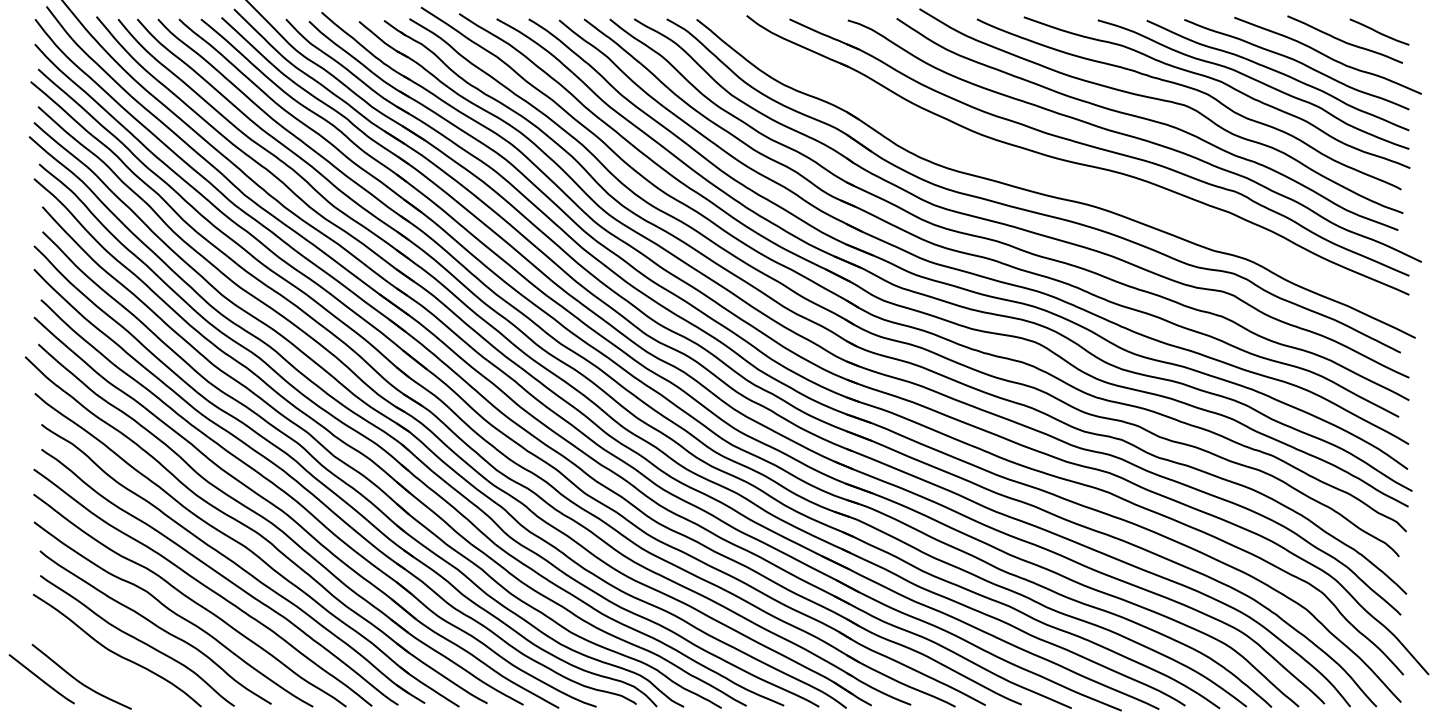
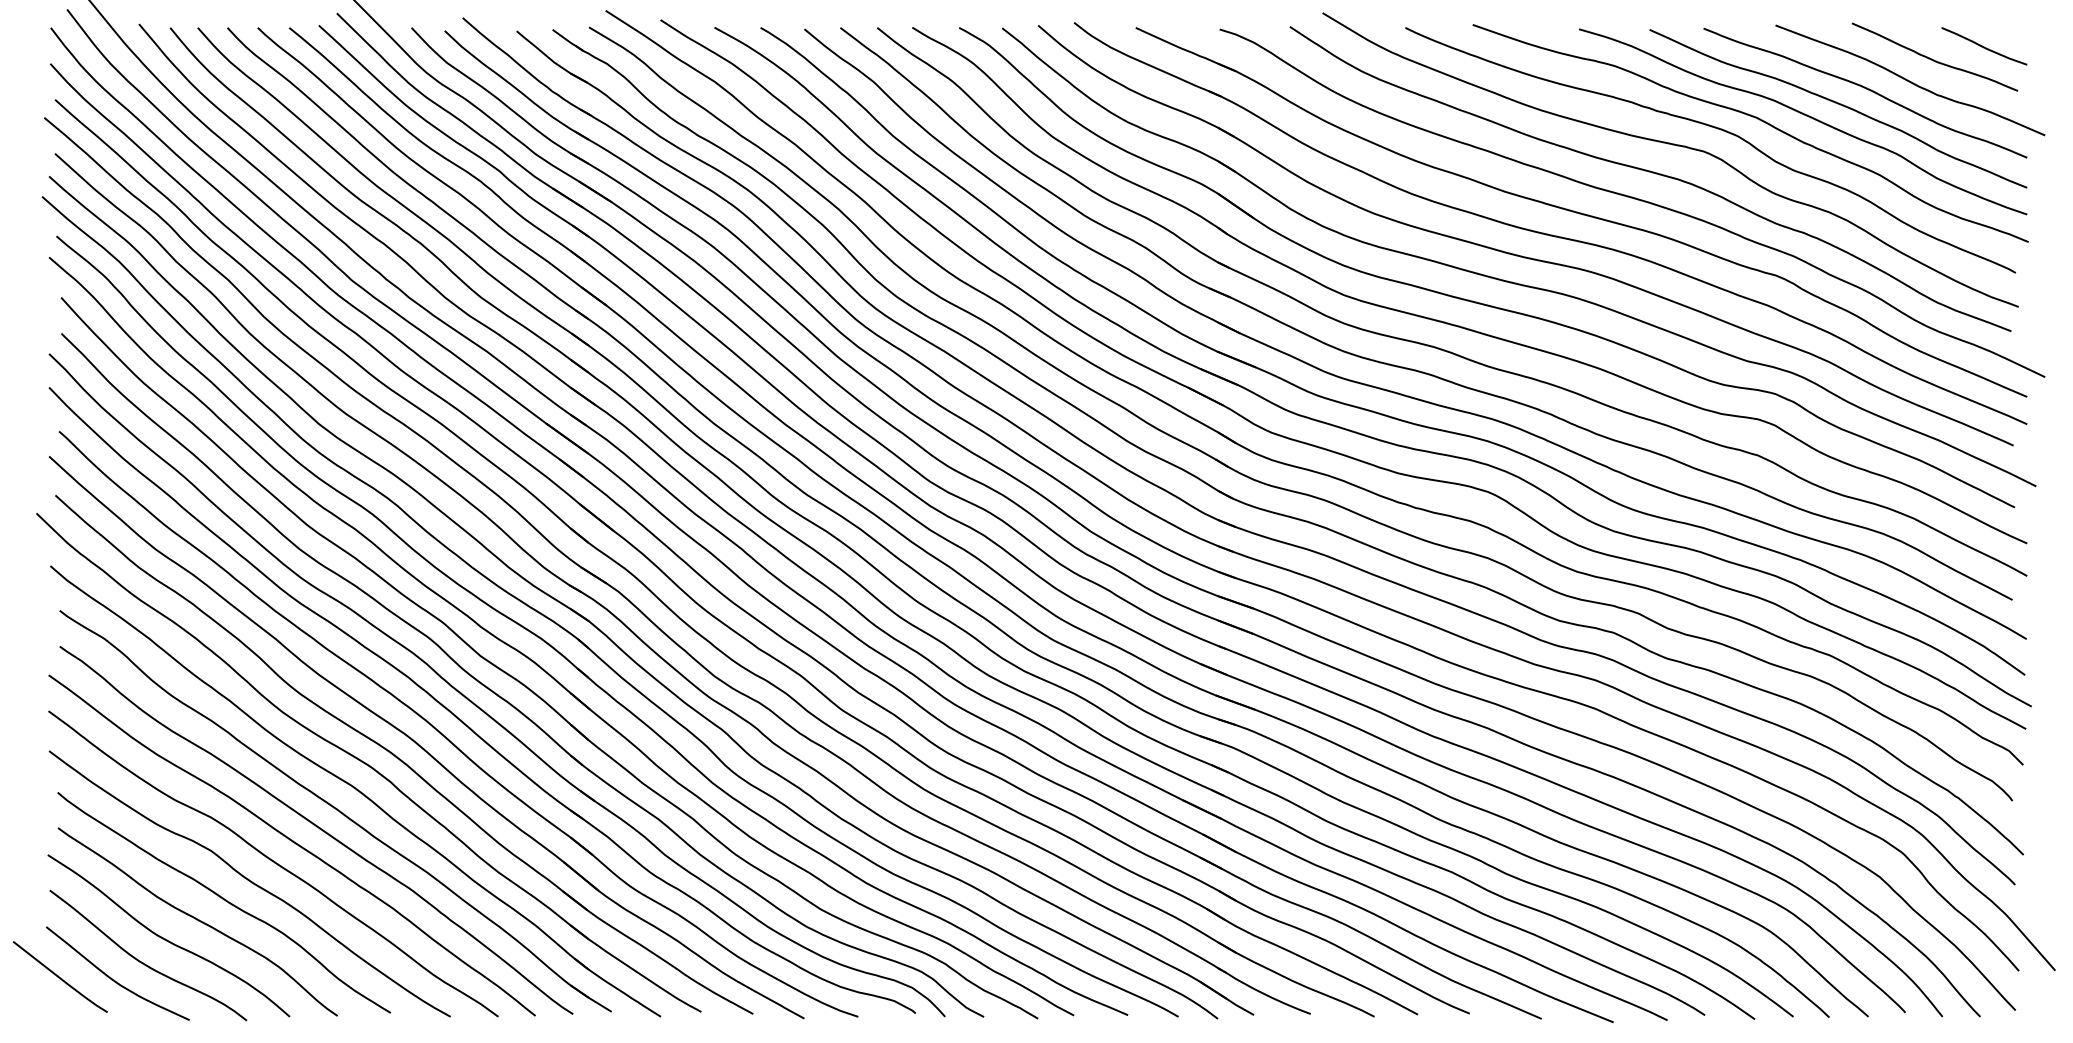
part: (1055, 176) -> (1518, 253), added
curve: (99, 668) -> (143, 961), added

